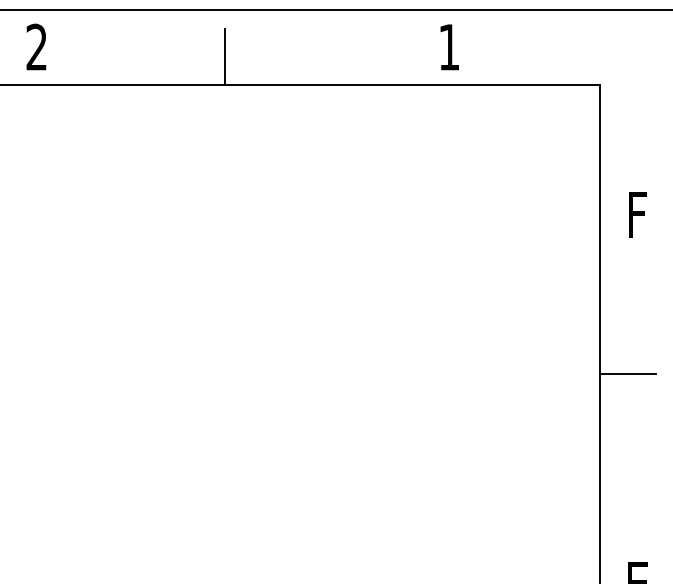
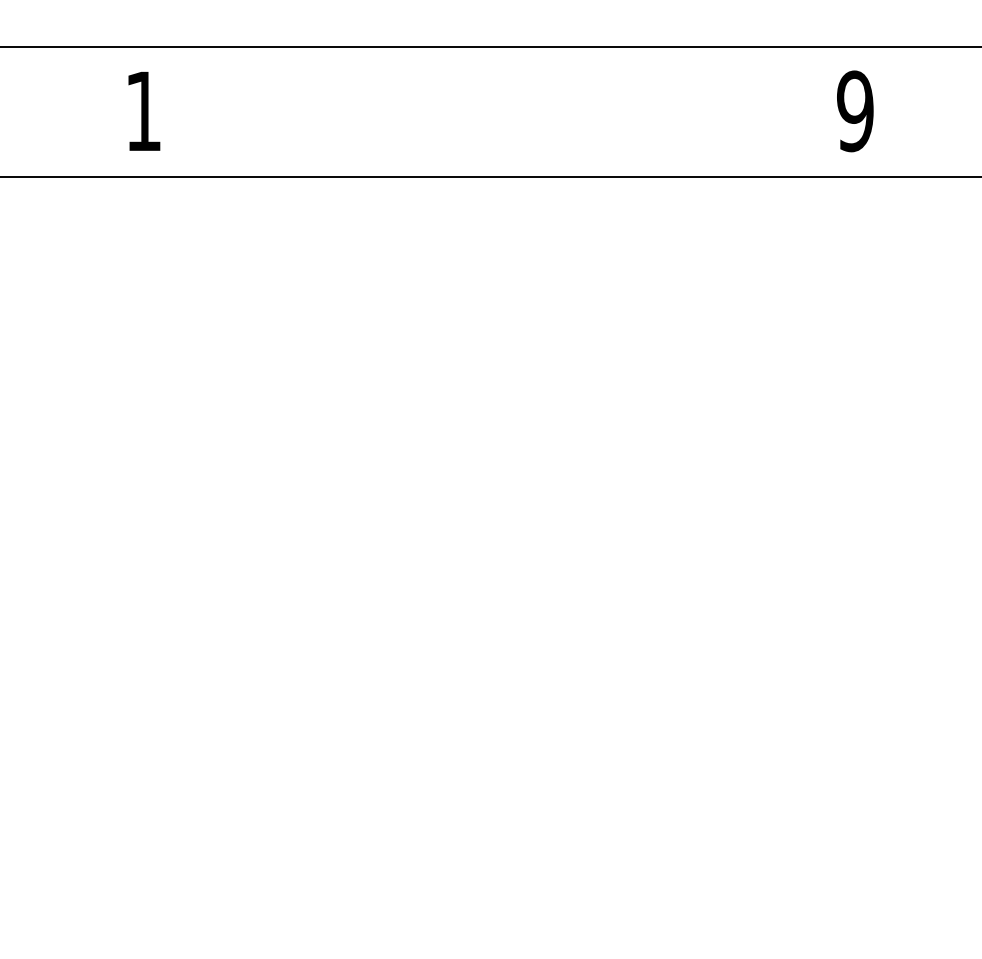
text: (36, 46) -> (142, 109), 2 -> 1
text: (448, 46) -> (853, 109), 1 -> 9
line: (224, 57) -> (467, 128), removed

